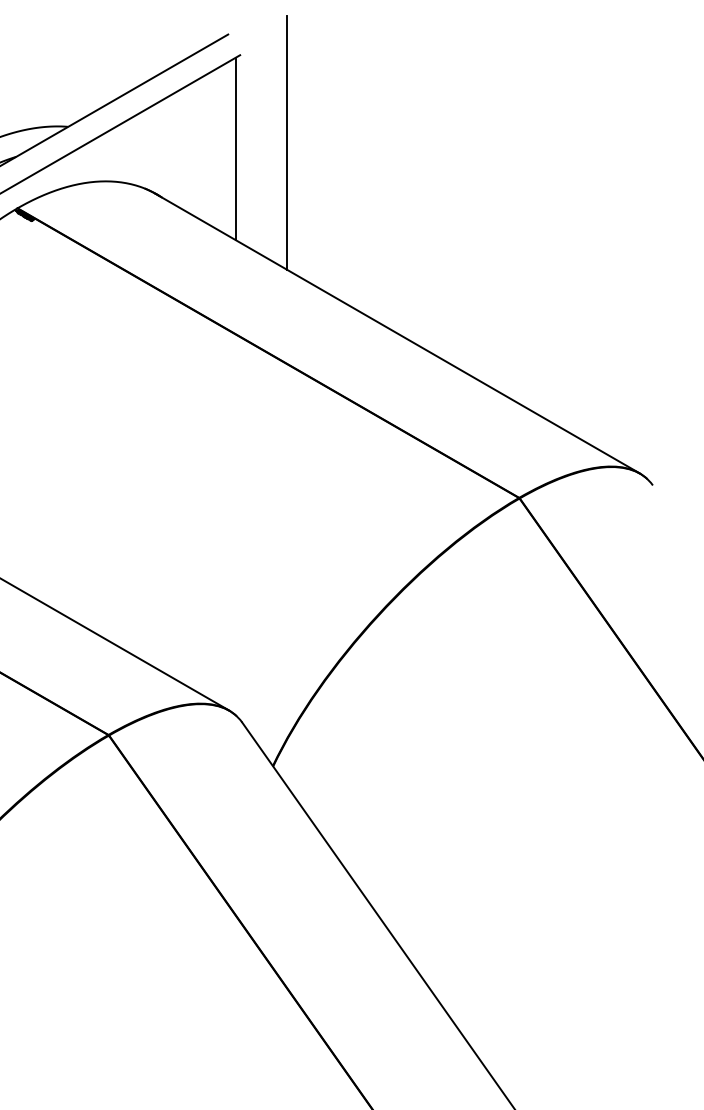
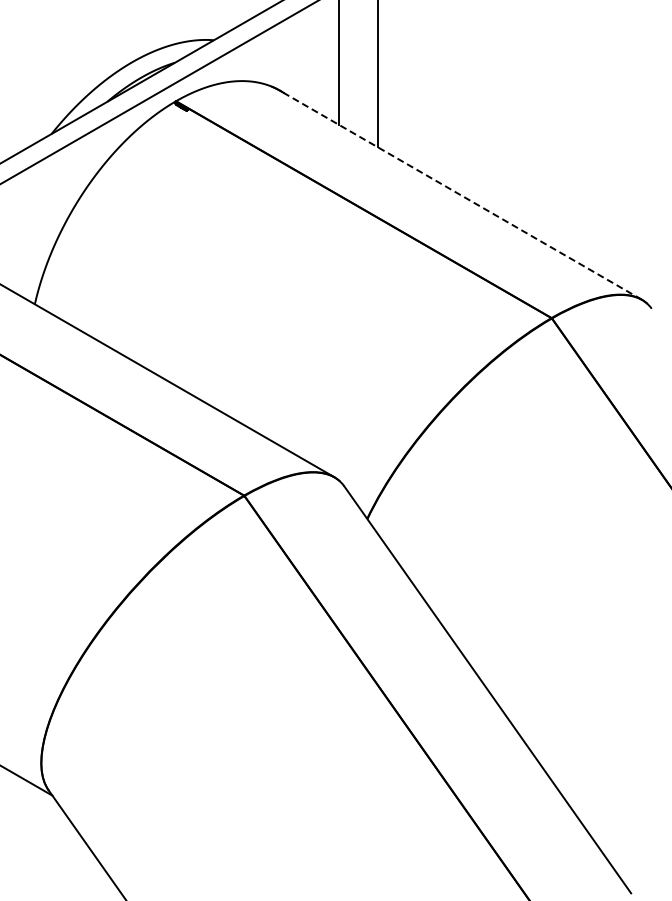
line: (397, 332) -> (460, 194), solid -> dashed

